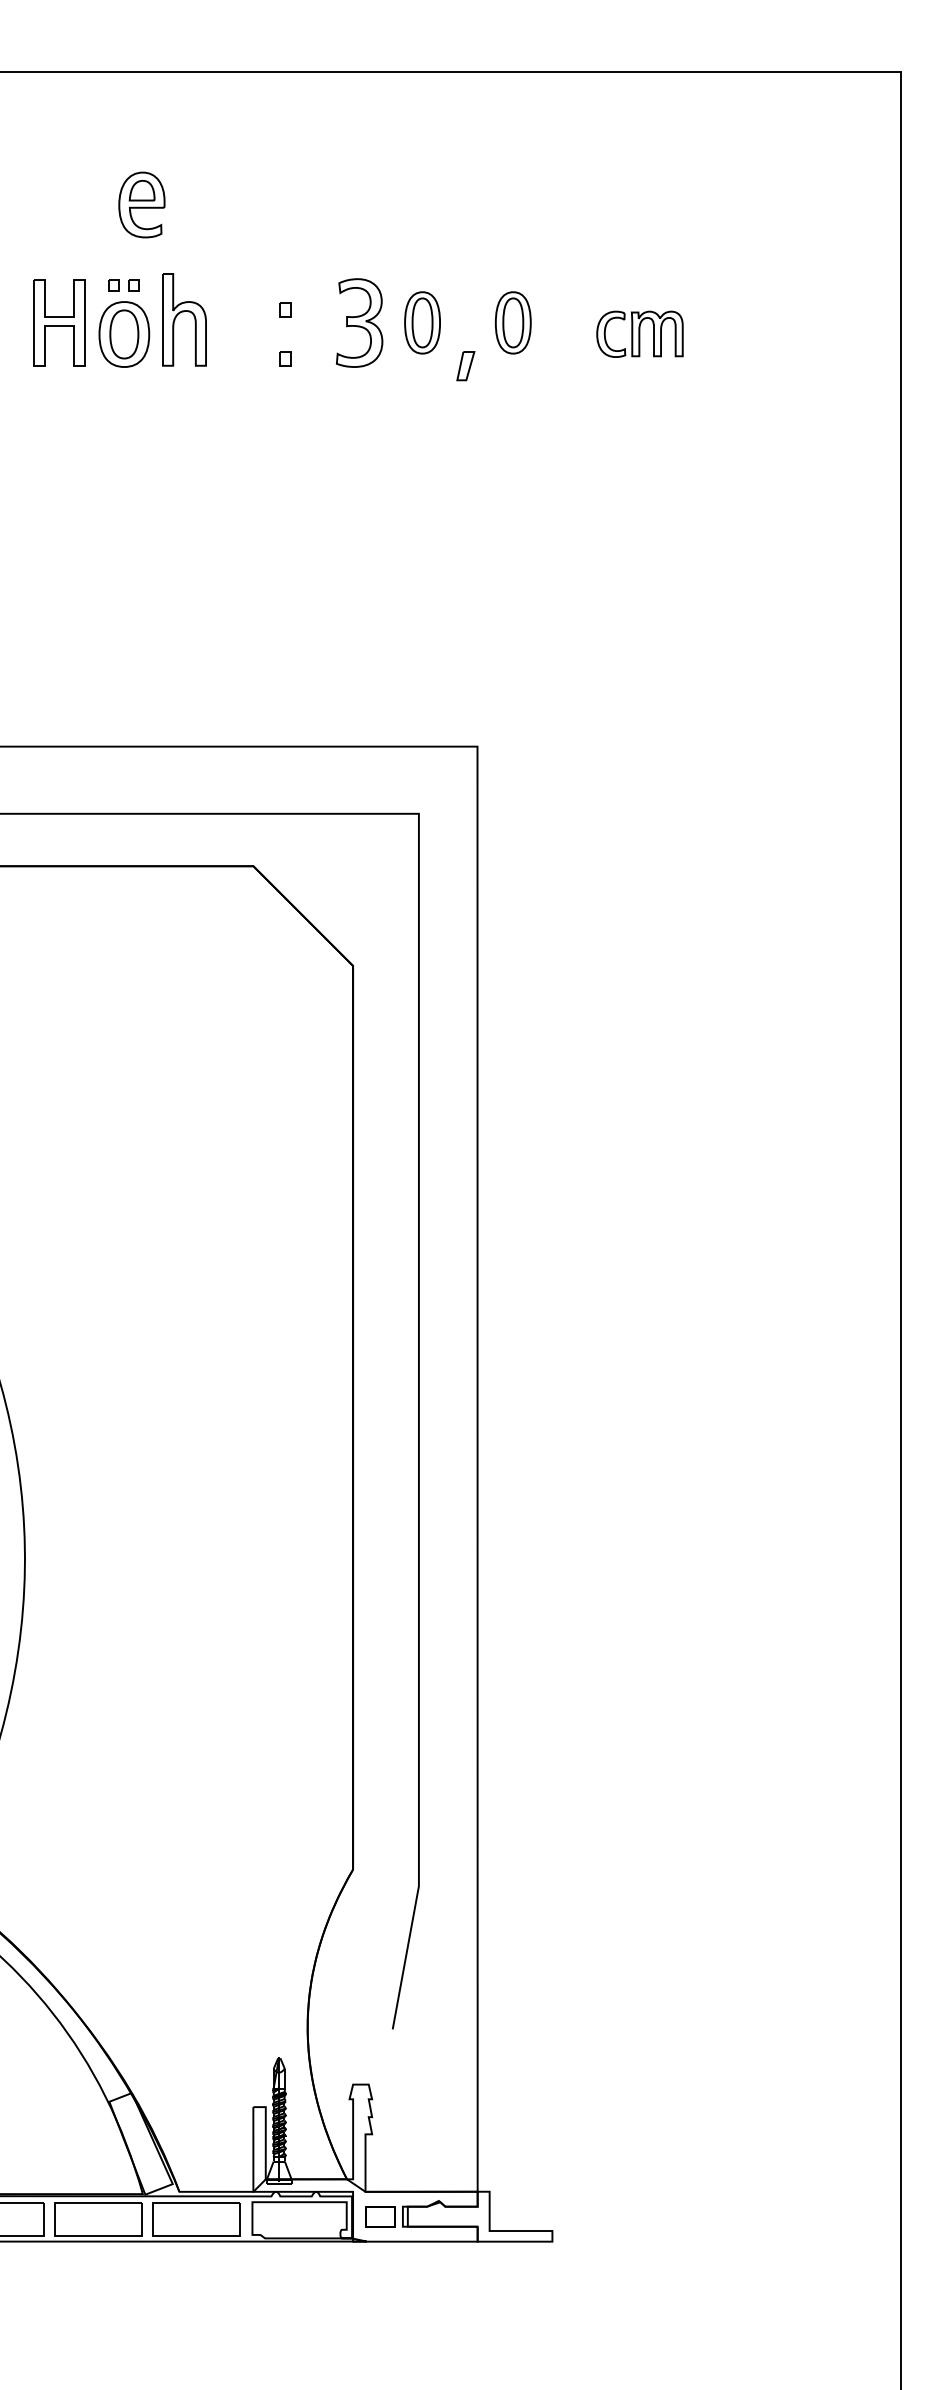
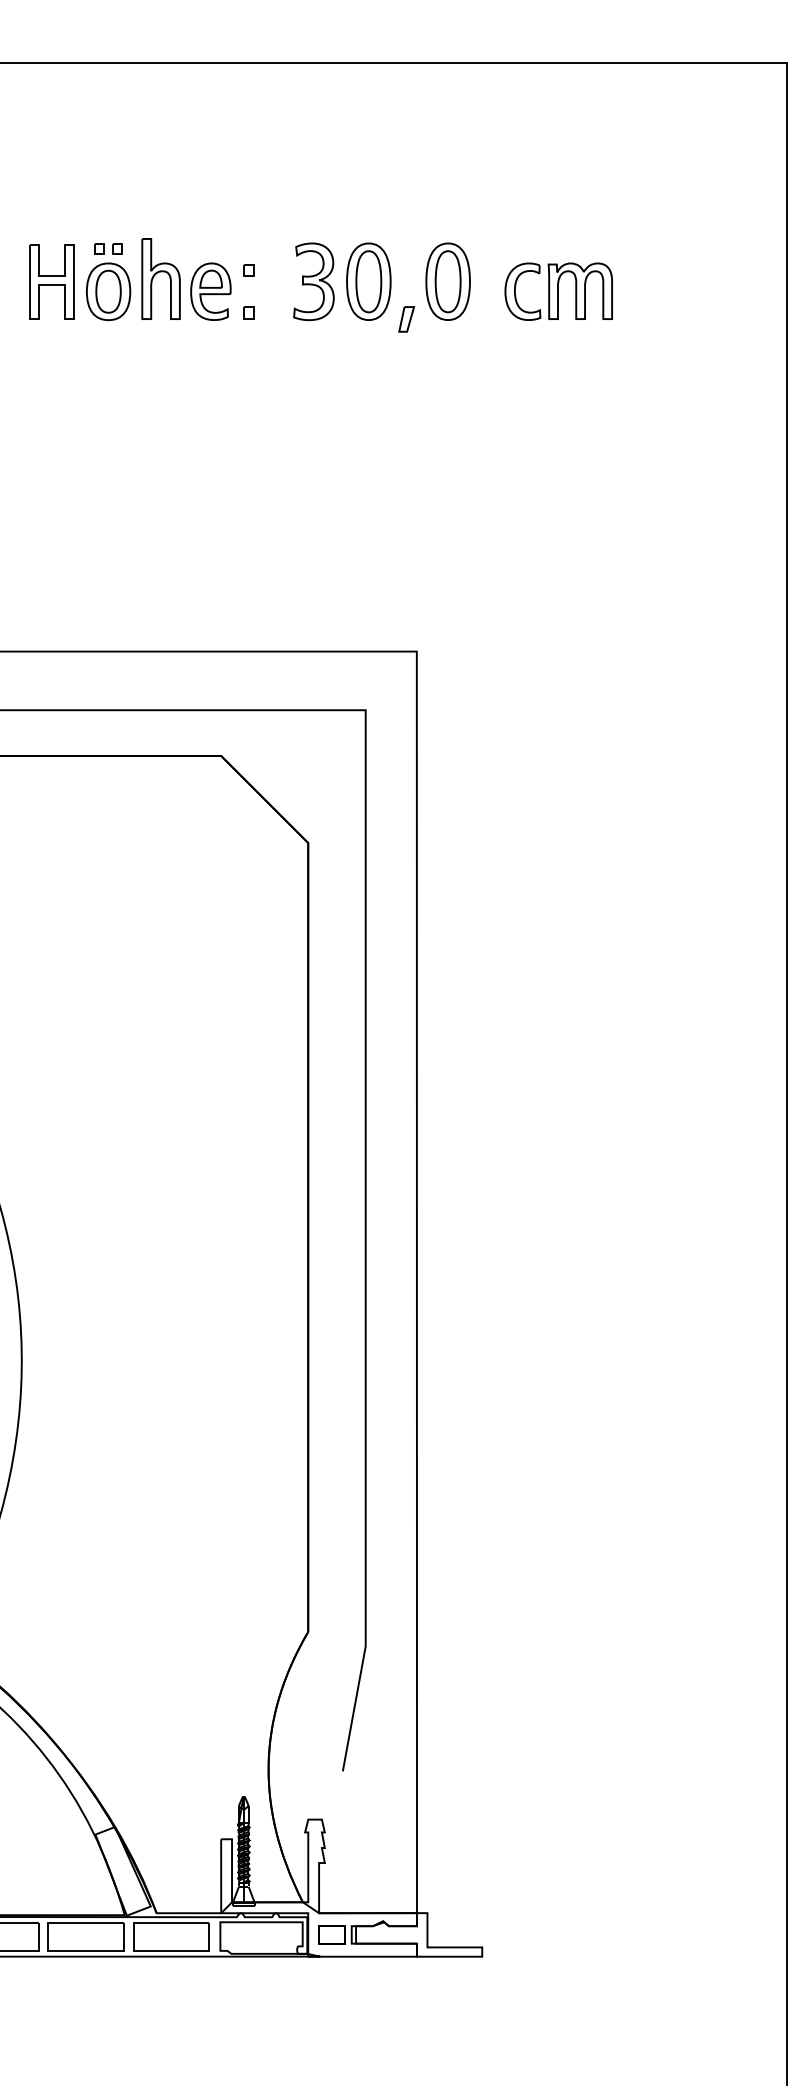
part: (141, 204) -> (210, 291), moved
part: (422, 322) -> (368, 281), size x1.43
part: (512, 322) -> (447, 281), size x1.43
part: (639, 334) -> (558, 291), size x1.43

